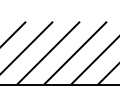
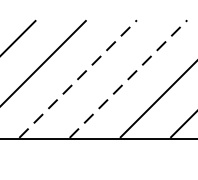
line: (48, 53) -> (78, 79), solid -> dashed
line: (75, 53) -> (128, 79), solid -> dashed

